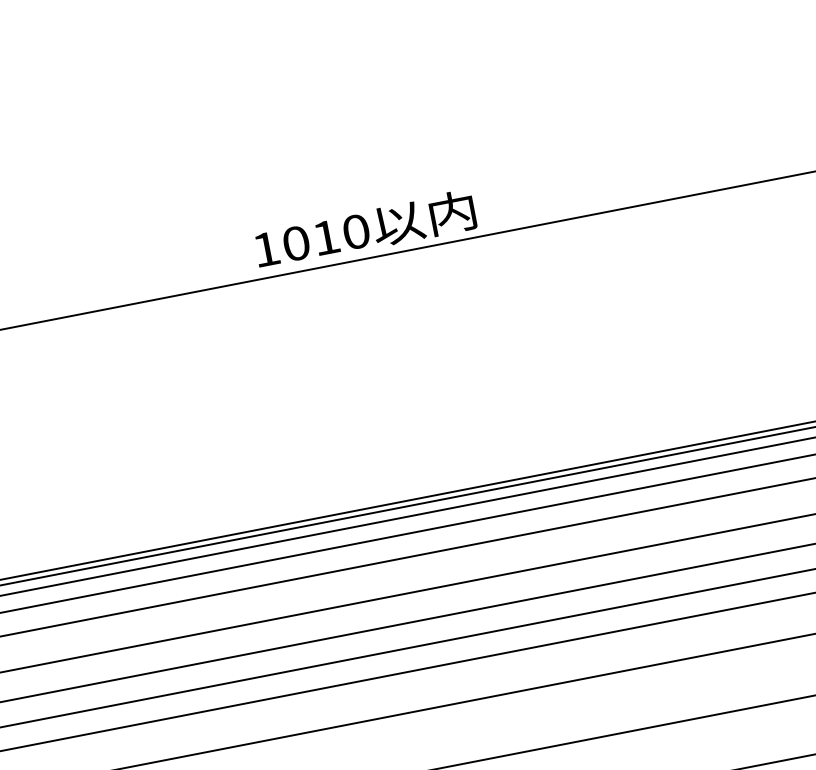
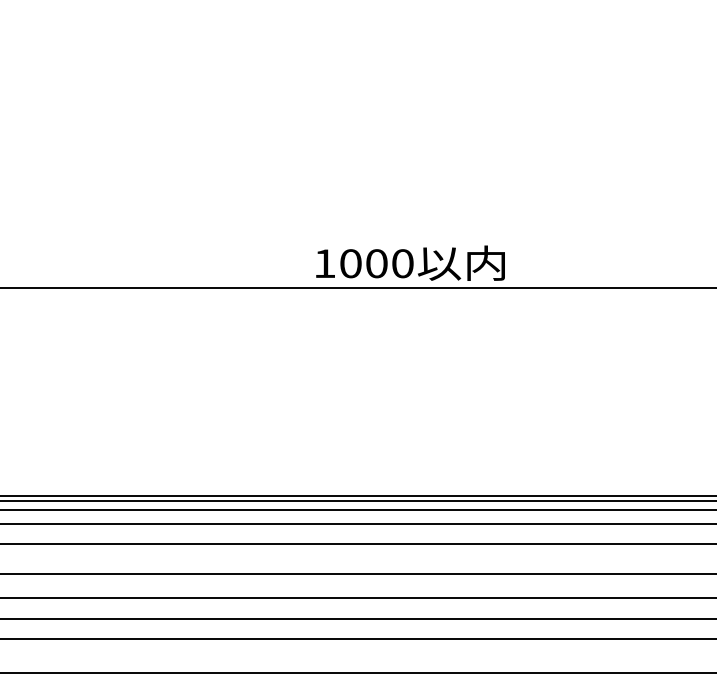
text: (325, 237) -> (376, 263), 1010 -> 1000

